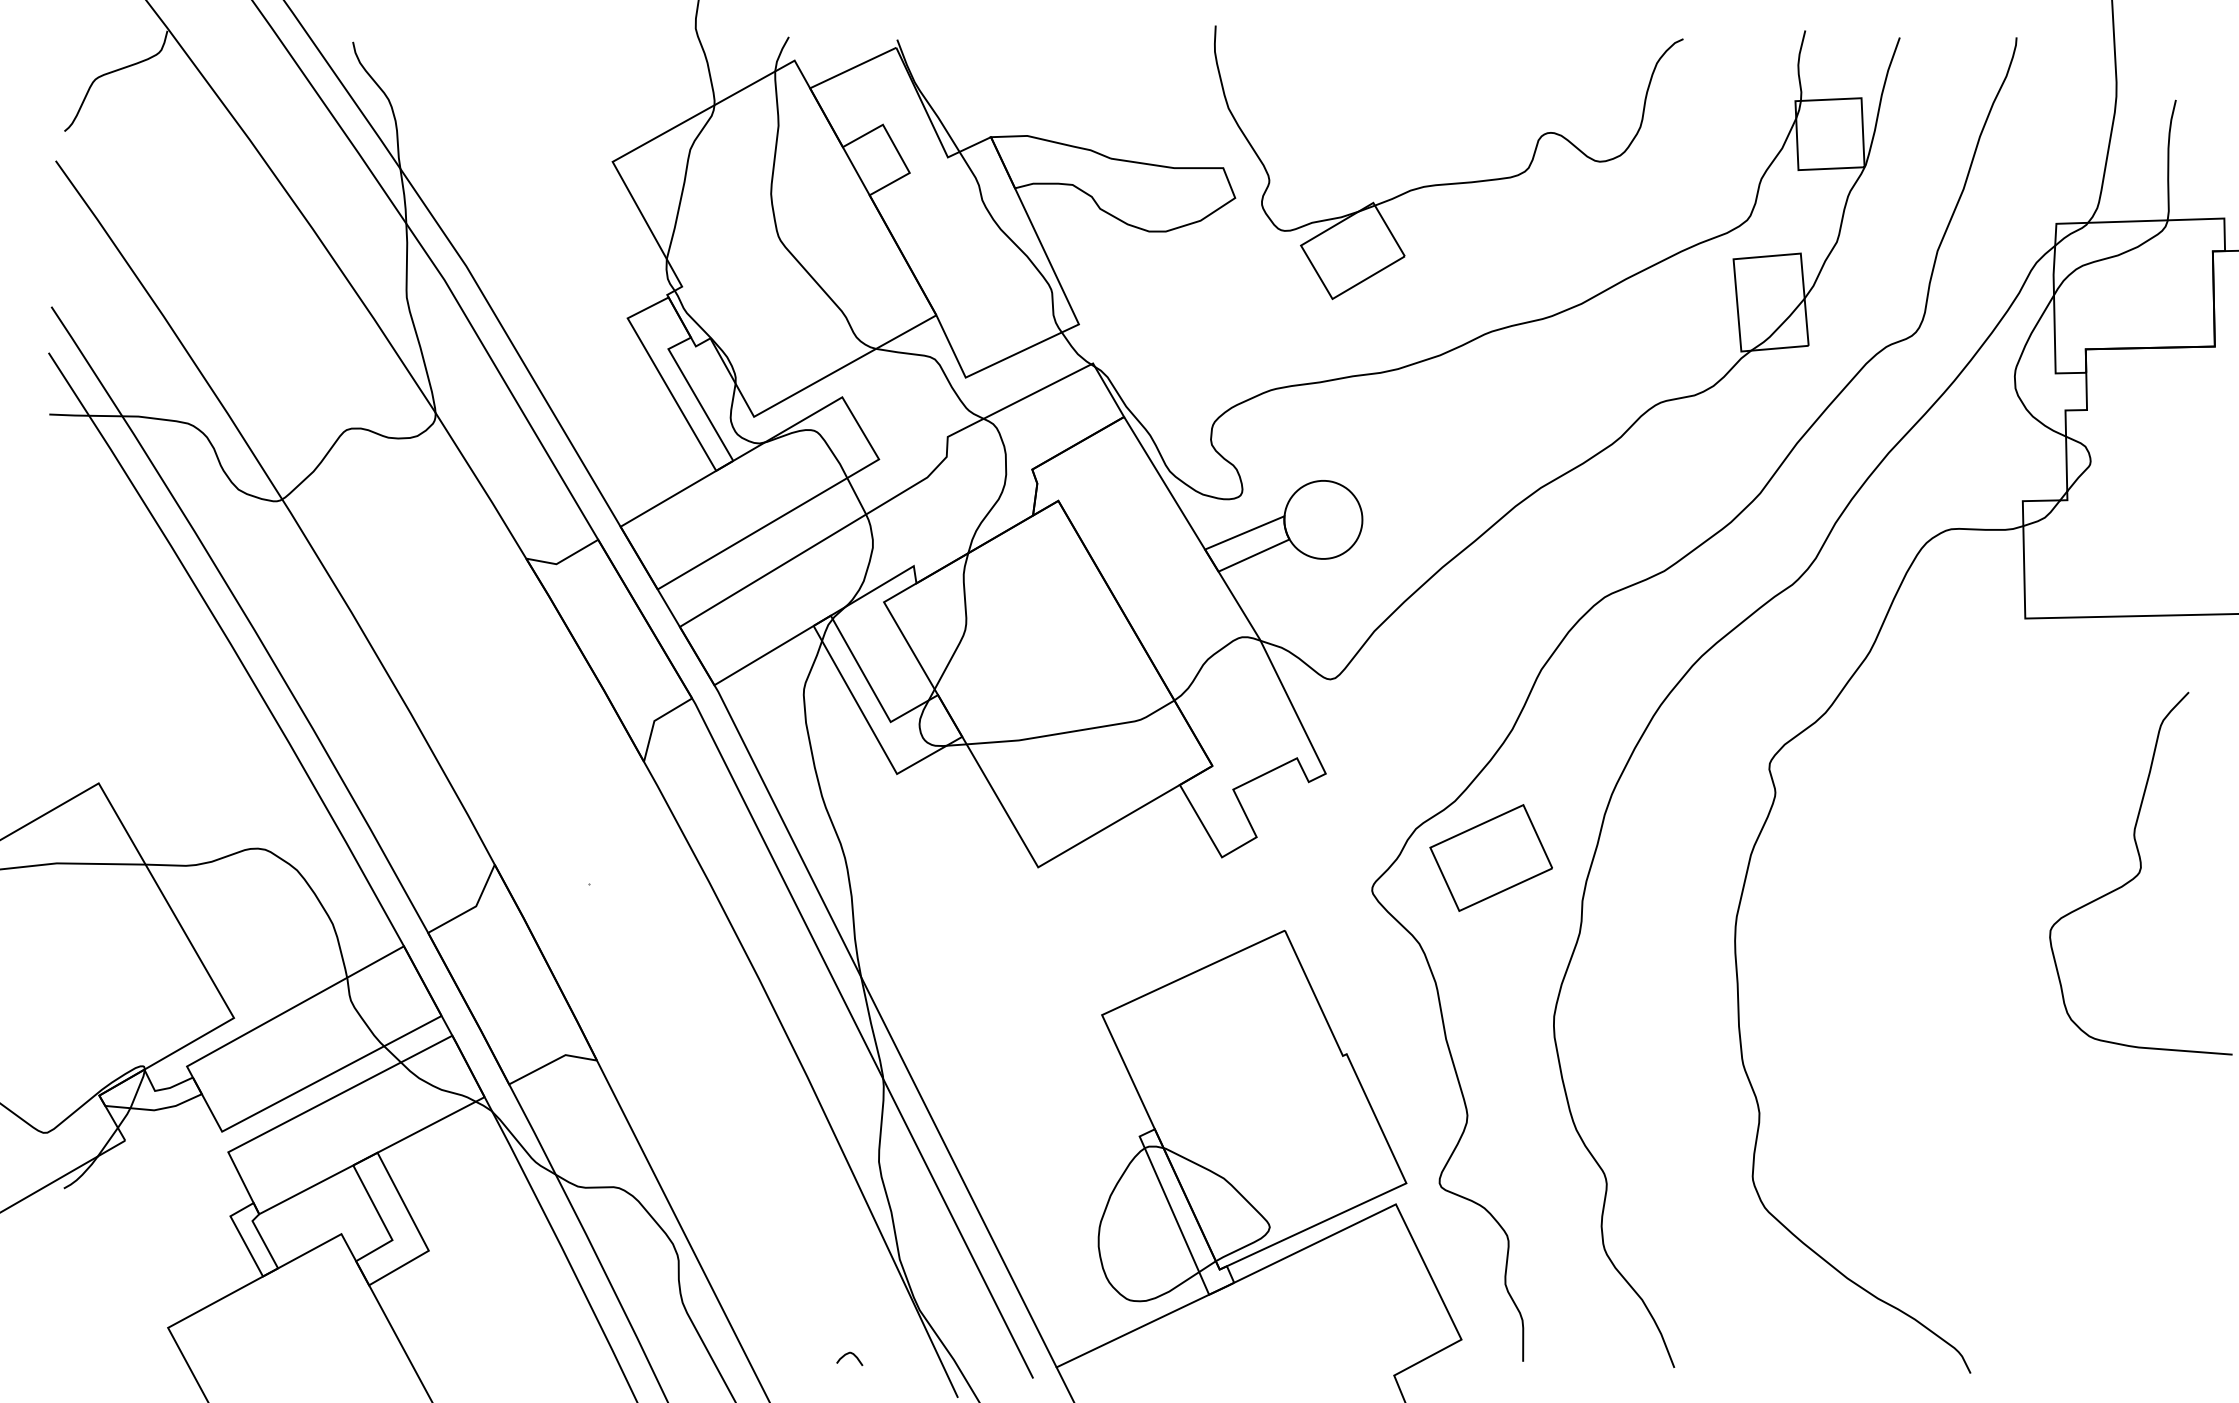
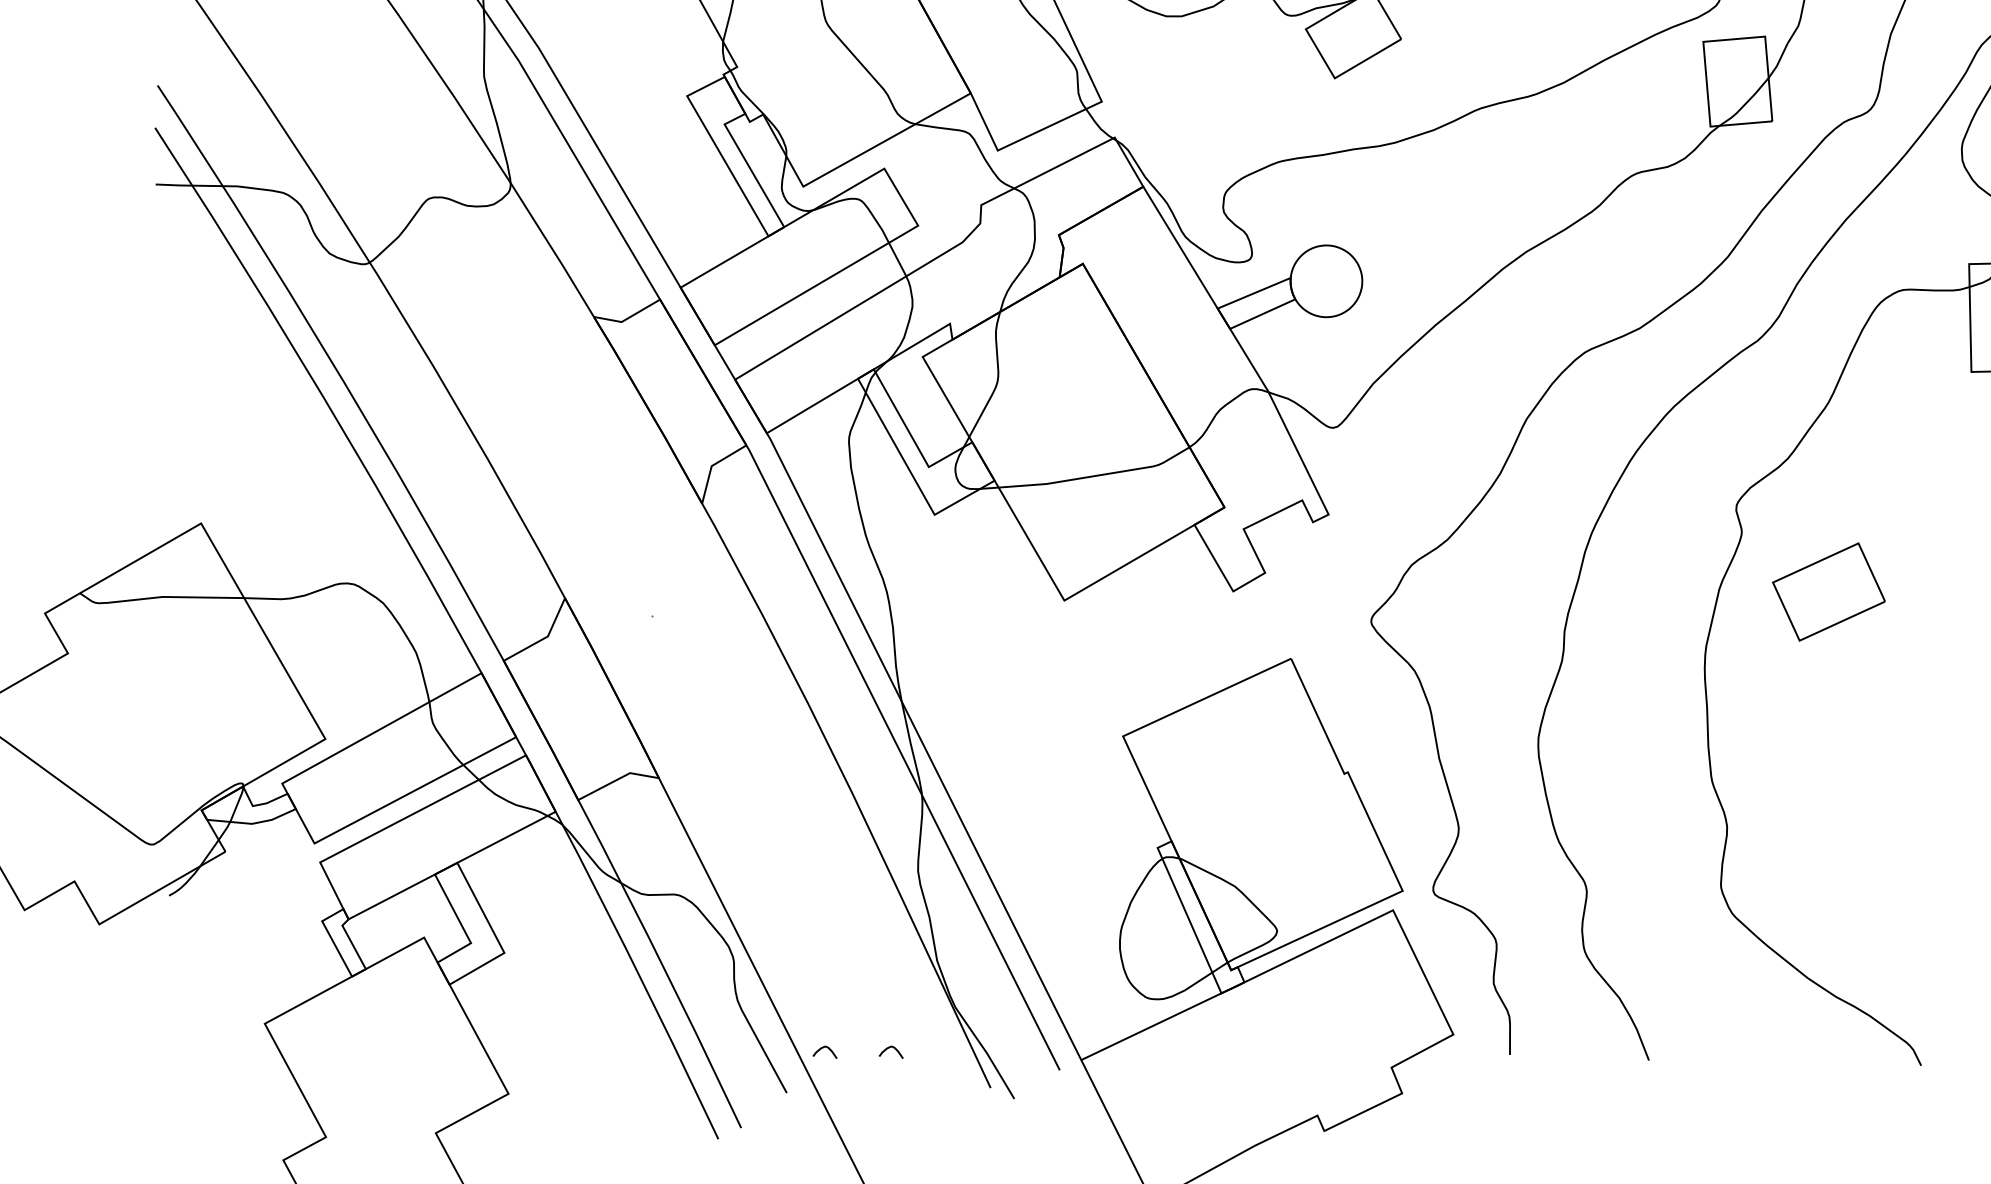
part: (1490, 857) -> (1828, 591), moved
curve: (776, 1354) -> (823, 1048), added

